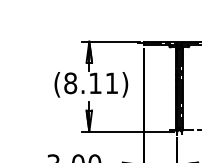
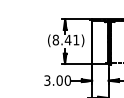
text: (94, 82) -> (67, 39), (8.11) -> (8.41)

